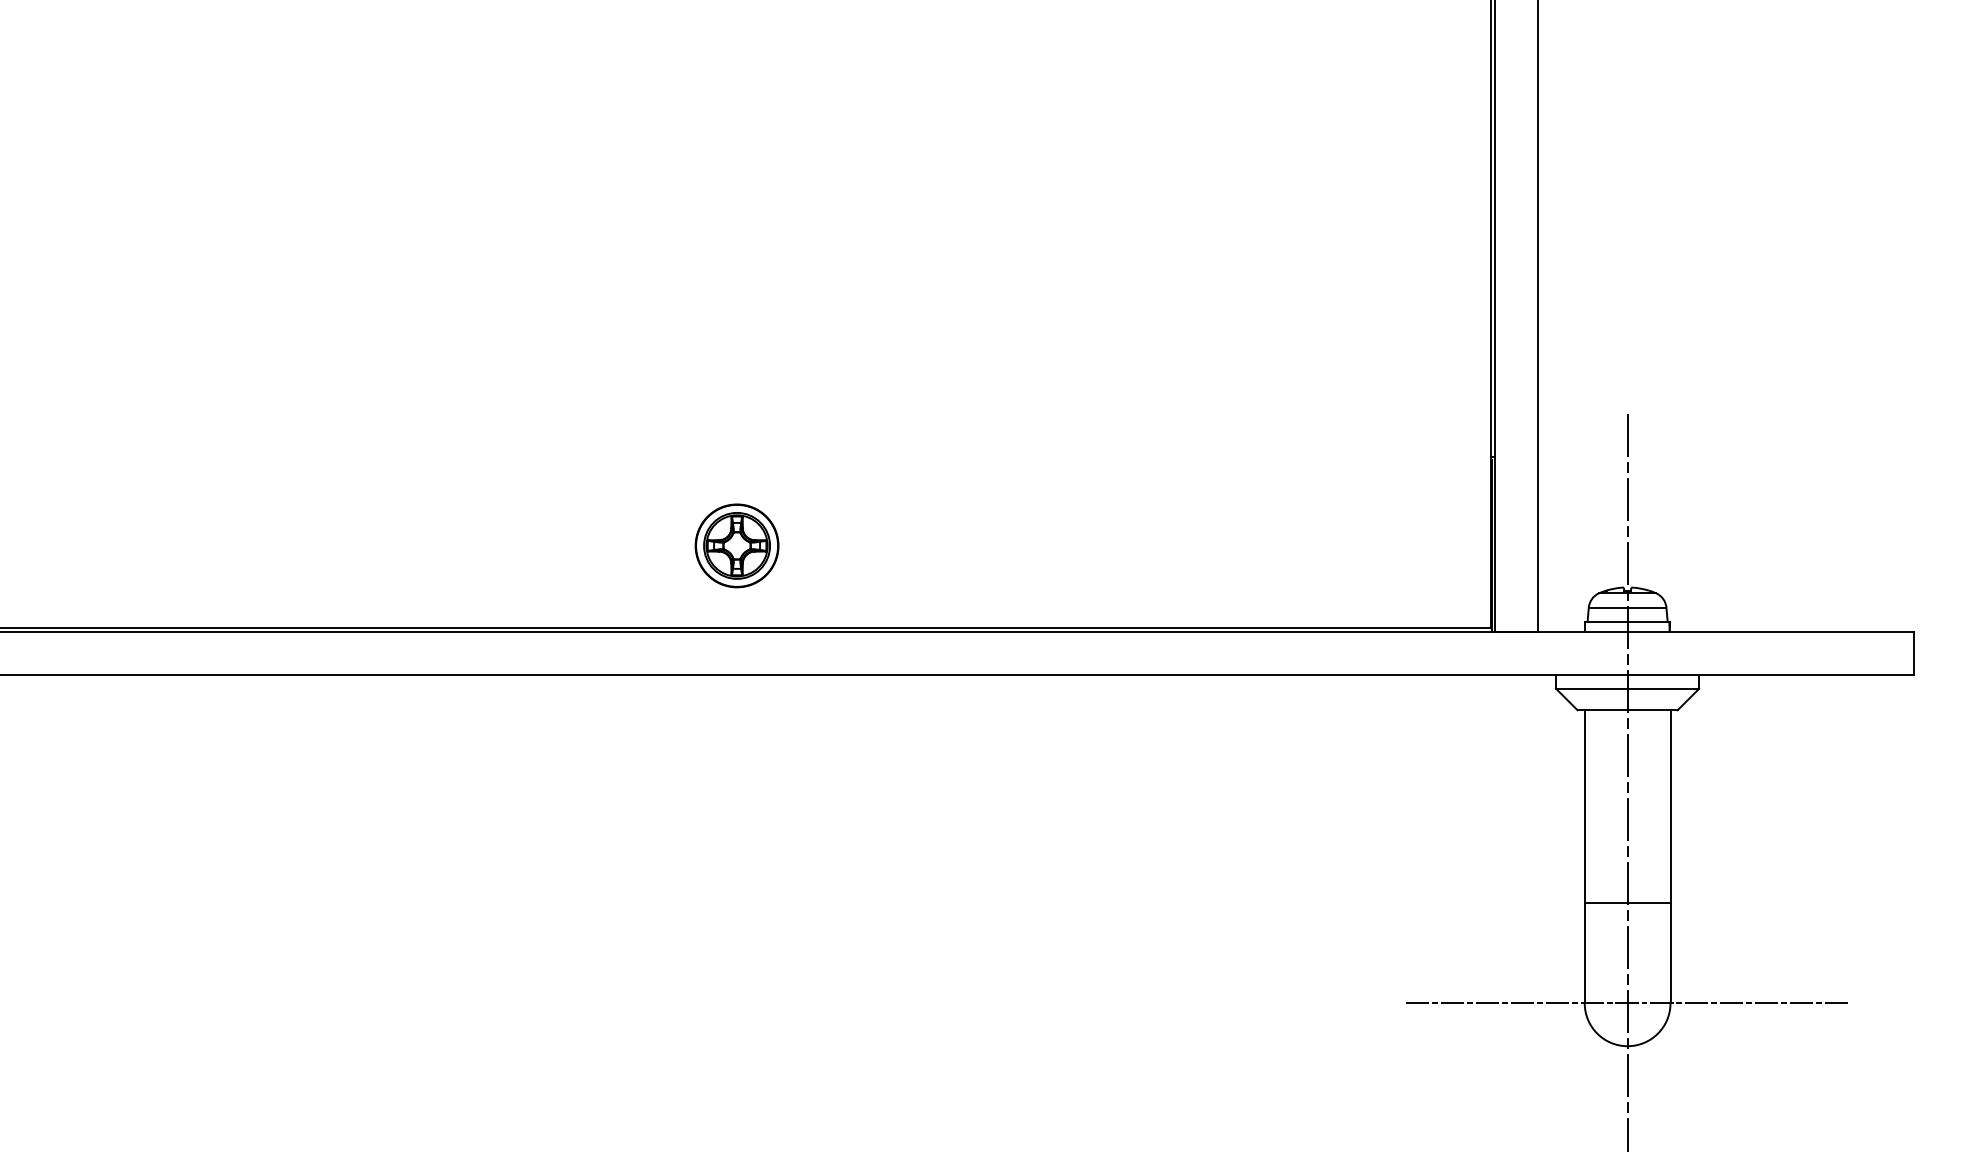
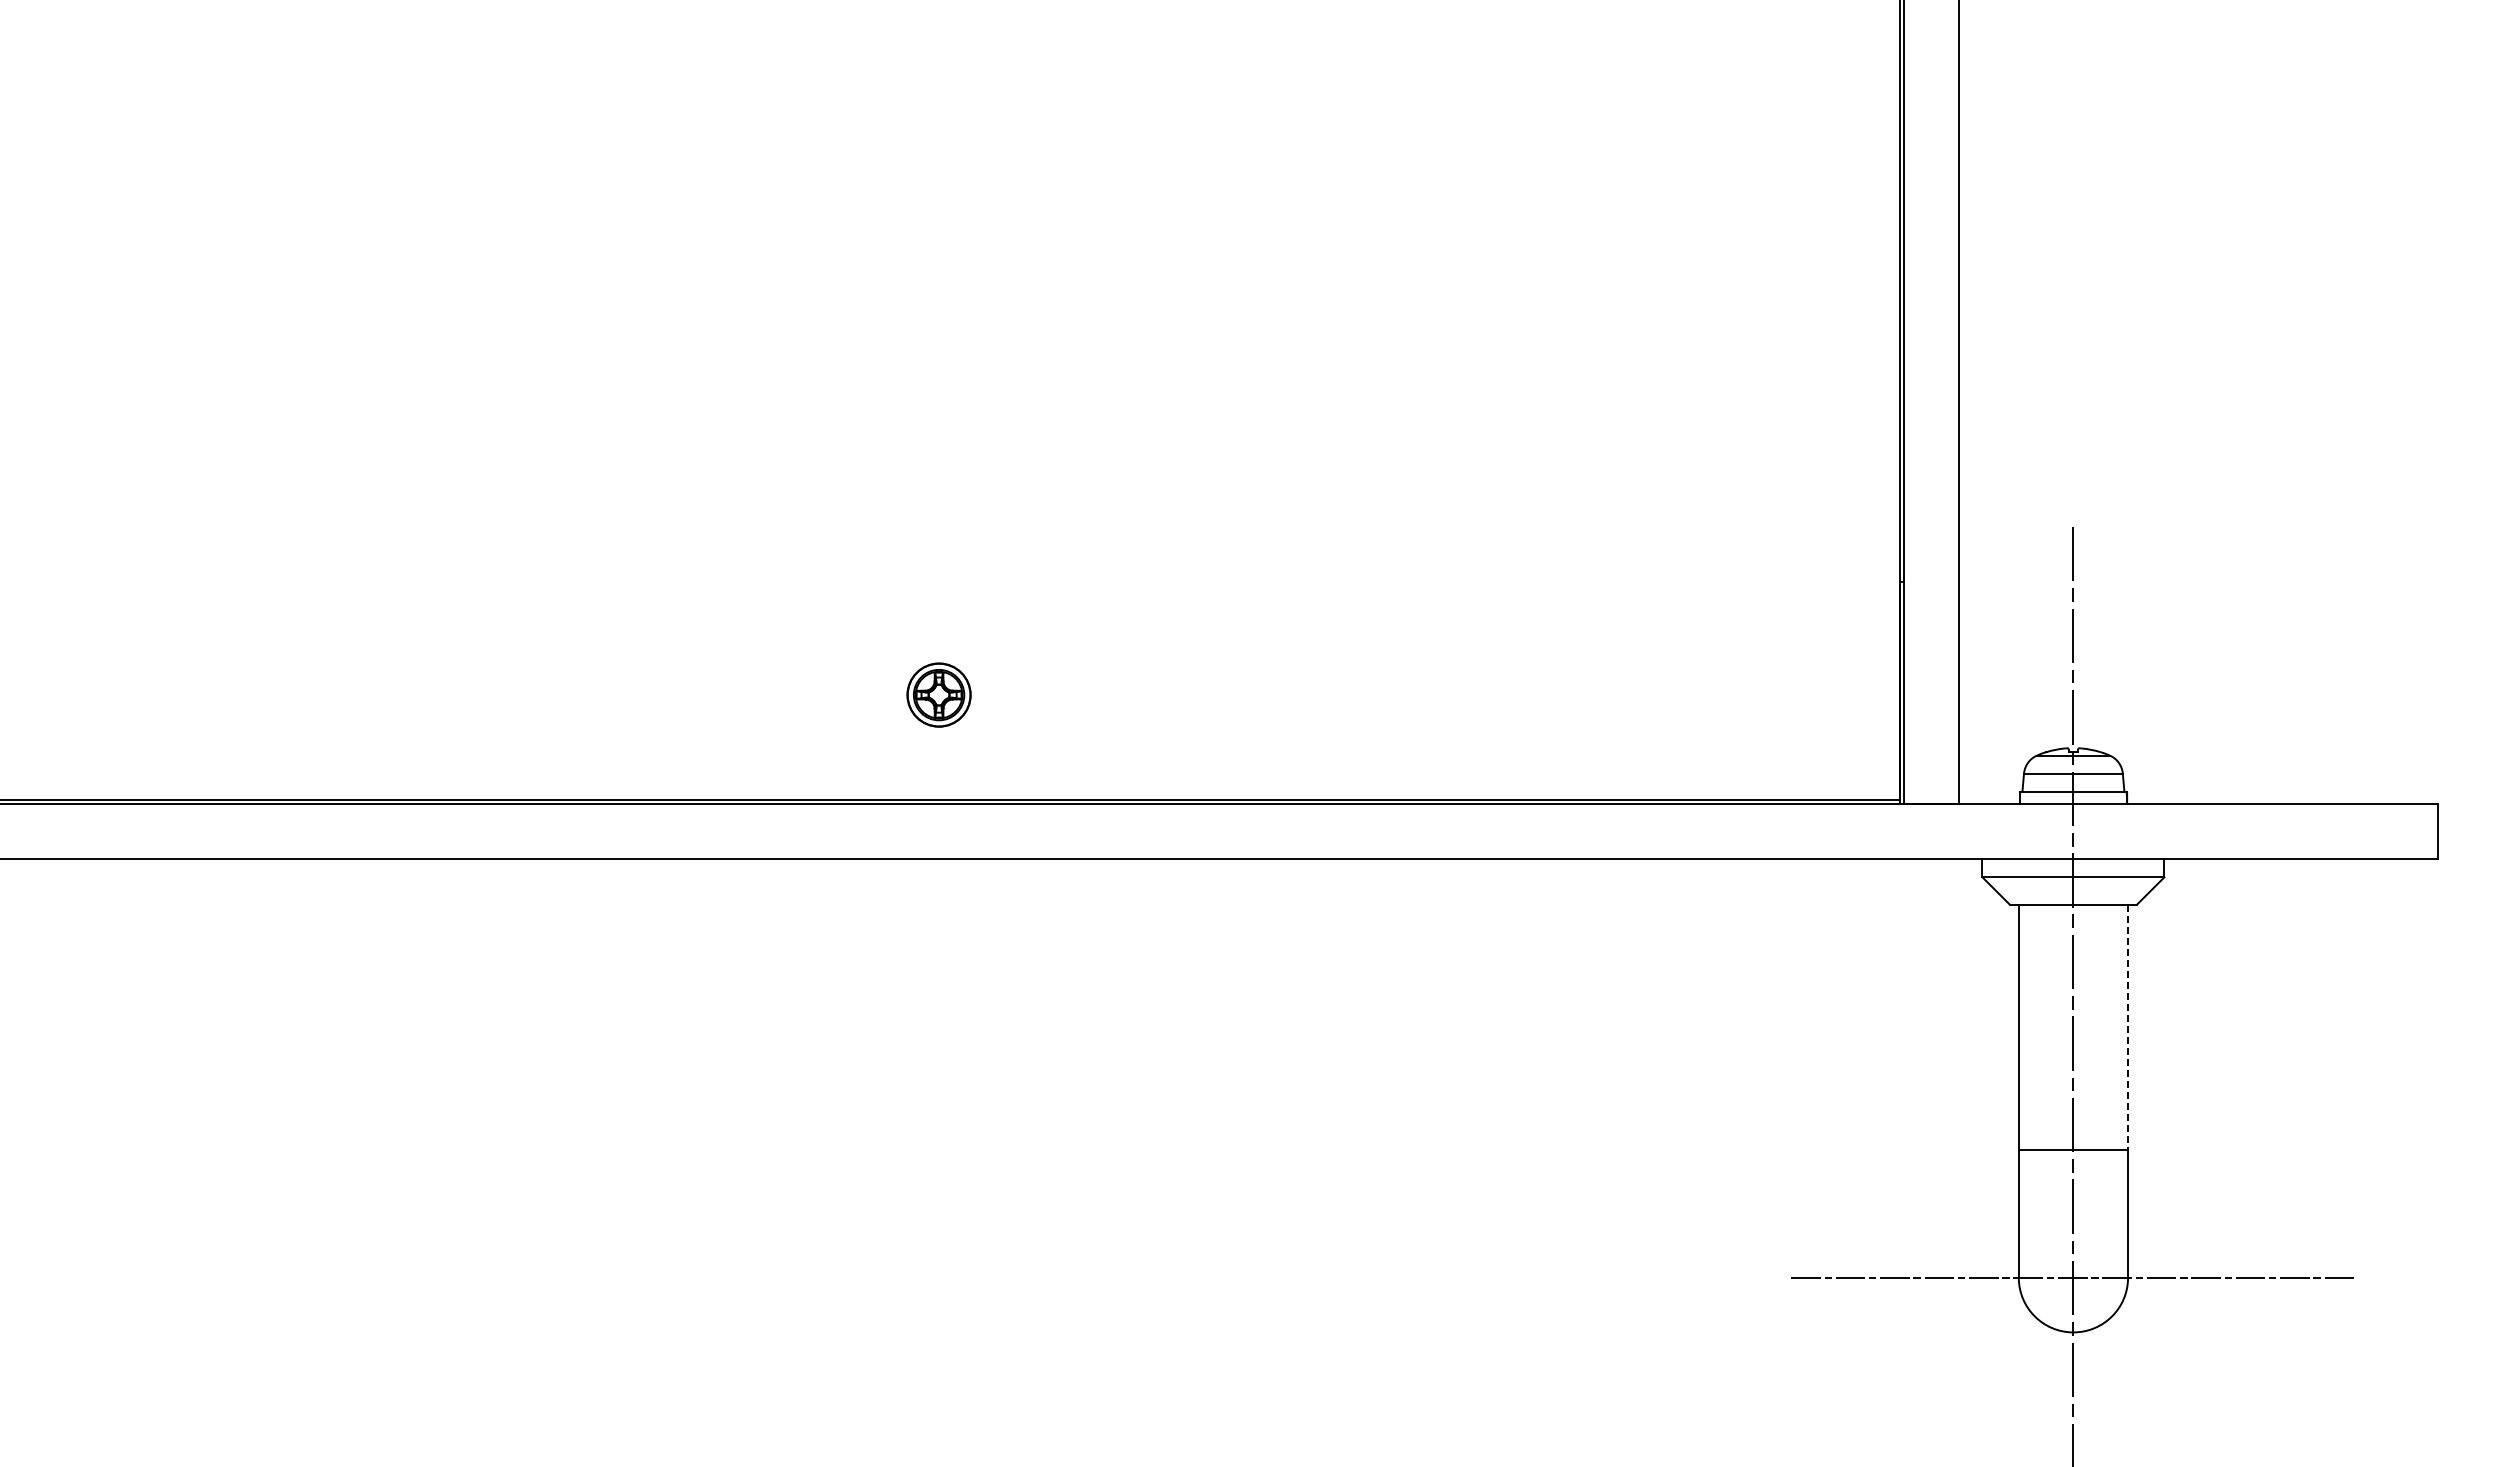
part: (736, 545) -> (938, 694), size x0.6
line: (1670, 806) -> (2128, 1027), solid -> dashed

